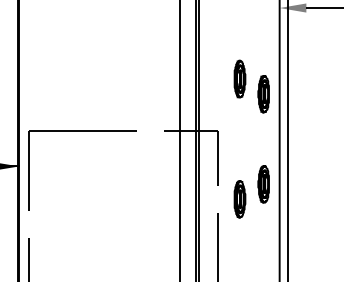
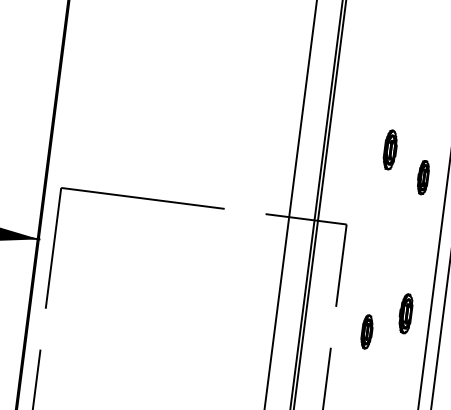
part: (239, 78) -> (389, 149), size x0.7
part: (263, 94) -> (423, 177), size x0.6
part: (263, 184) -> (405, 314), size x0.7
part: (239, 199) -> (366, 332), size x0.6

